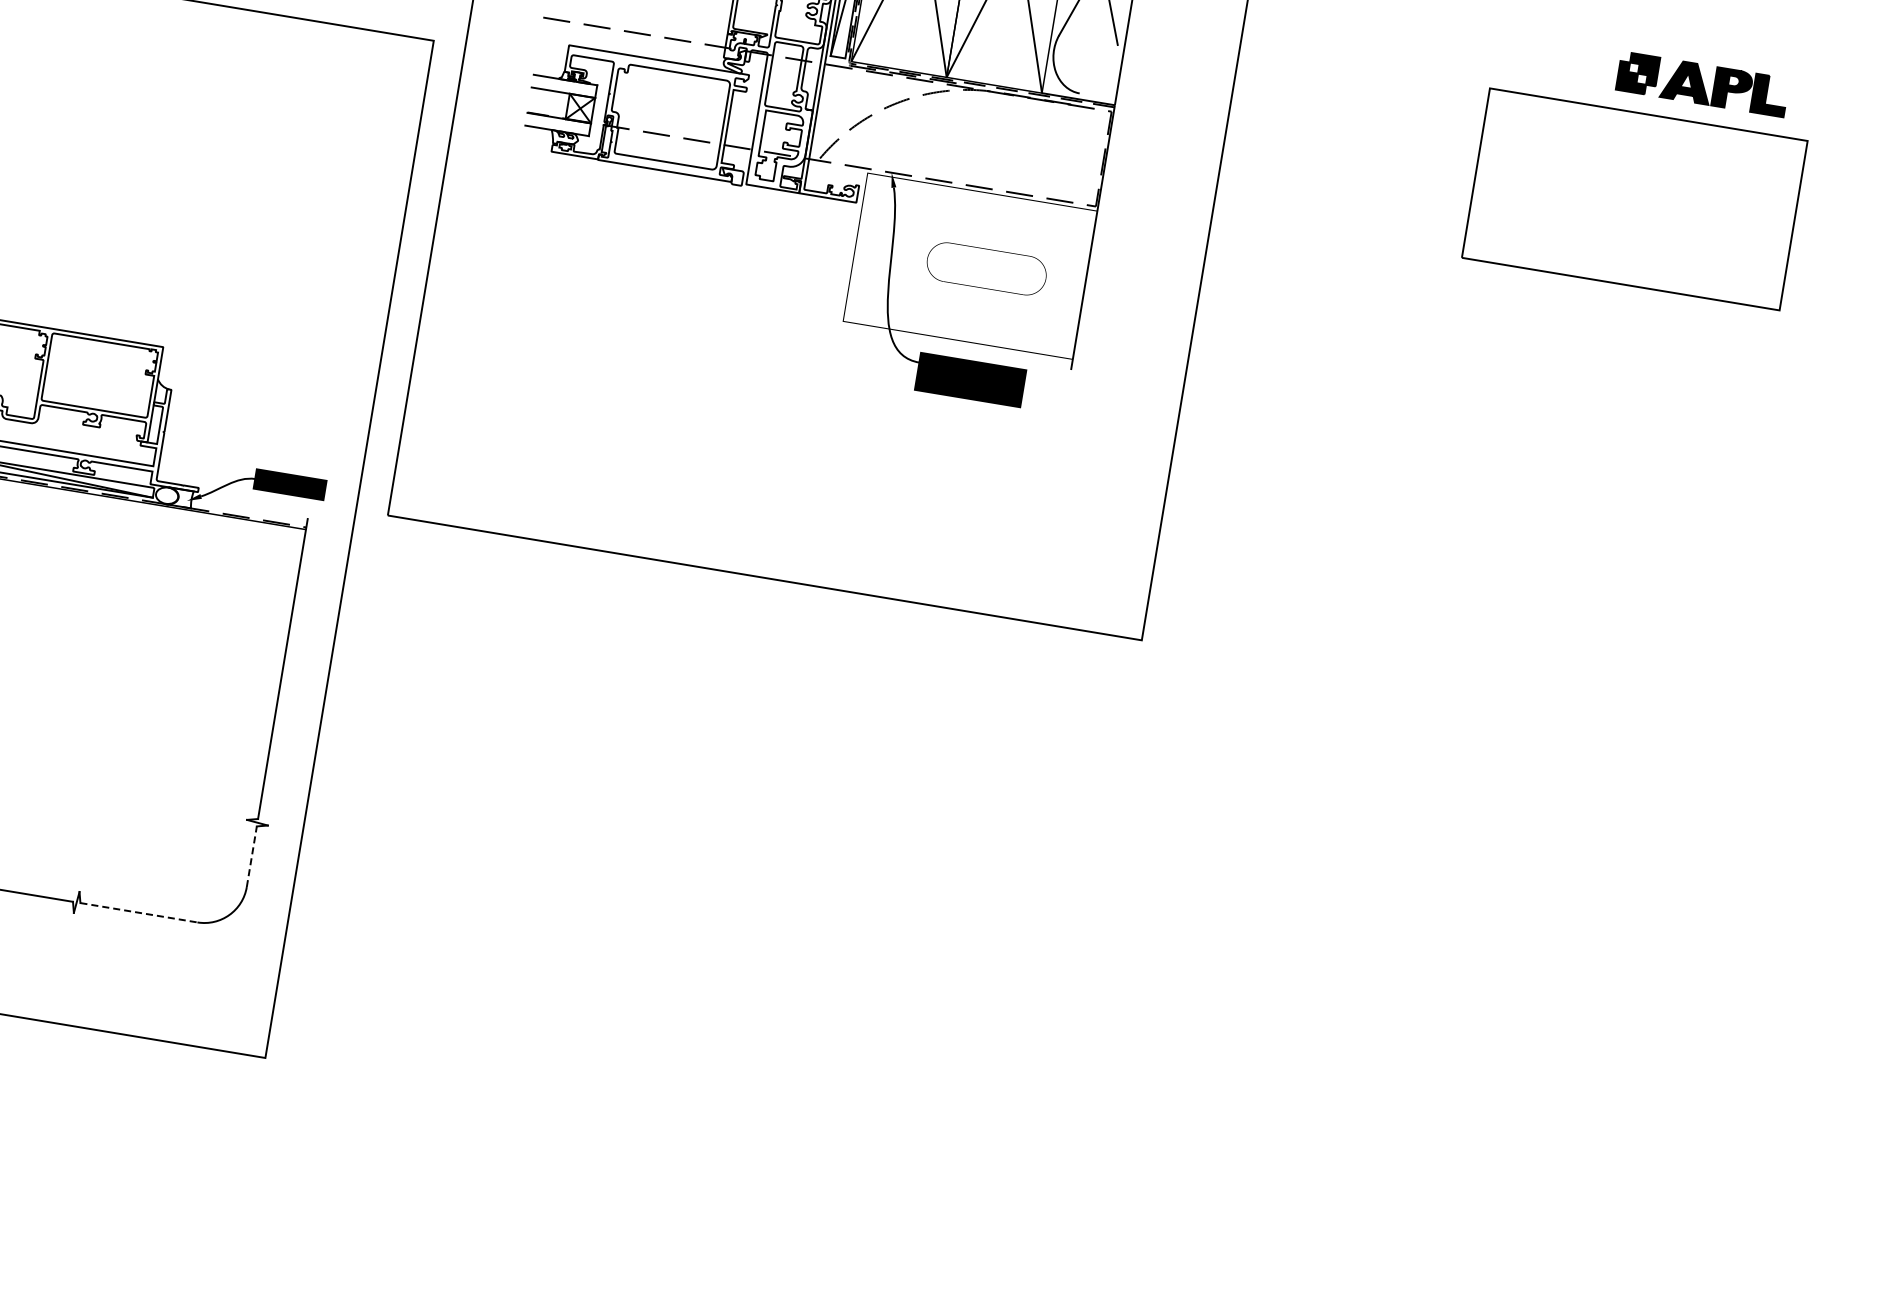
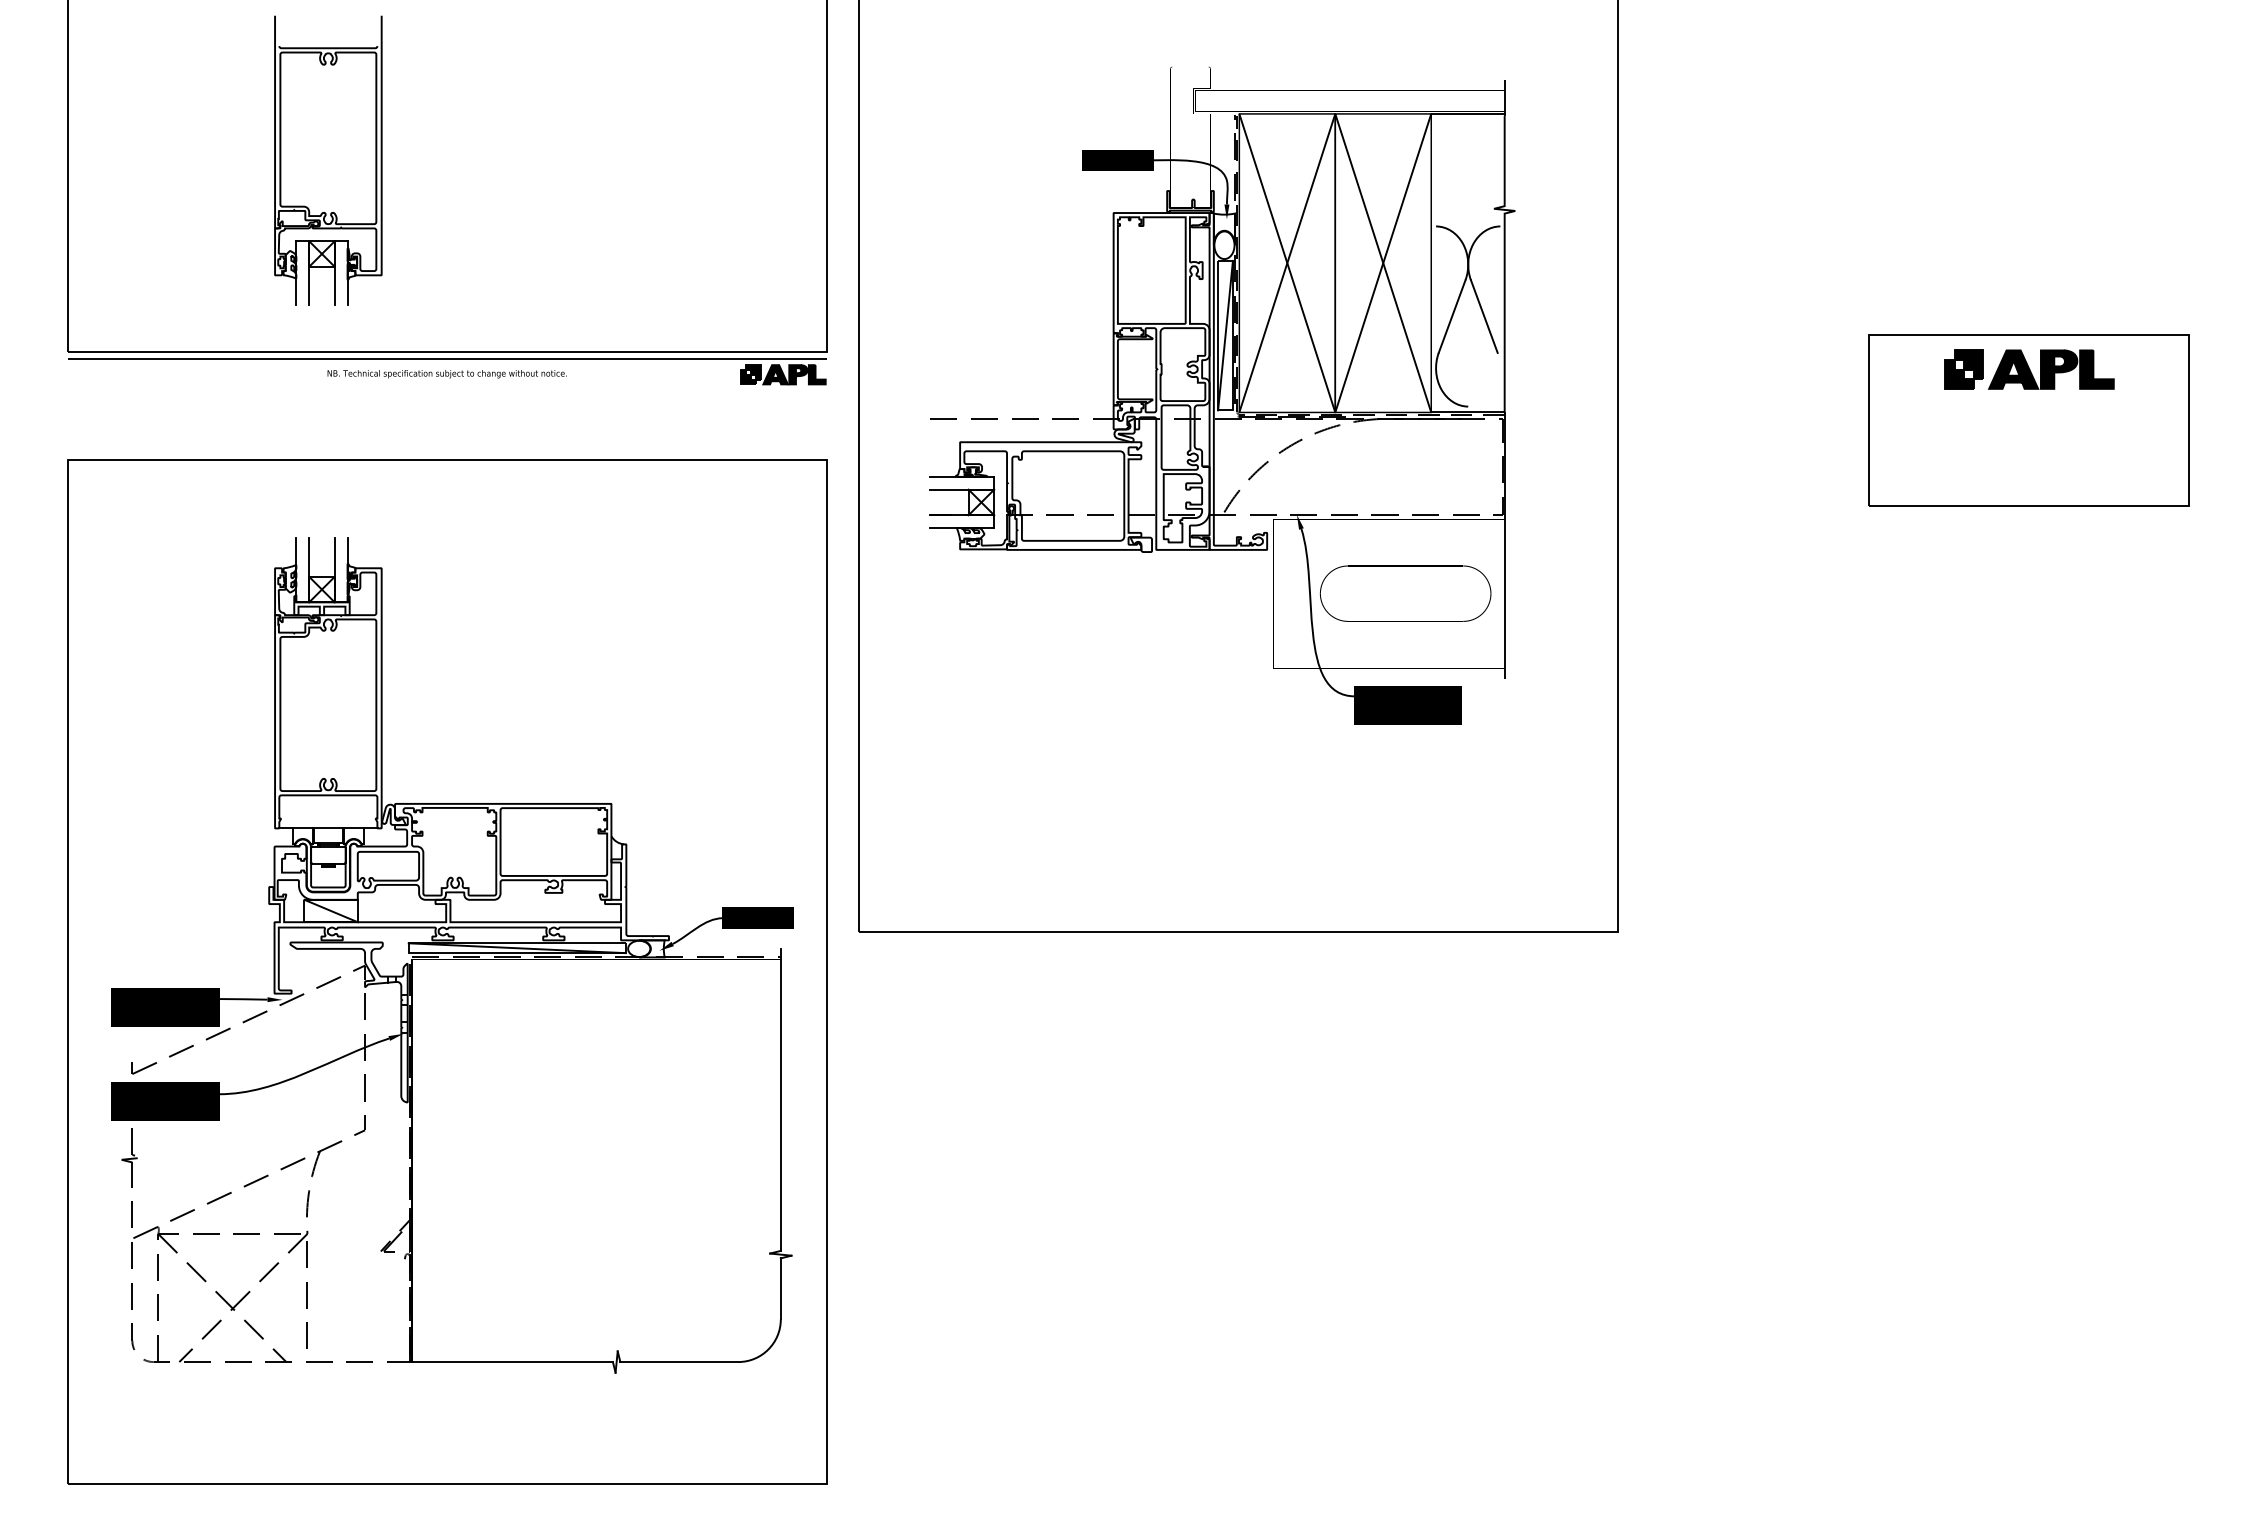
part: (1702, 84) -> (2029, 369), moved
part: (986, 268) -> (1405, 593), size x1.43
line: (251, 856) -> (780, 1288), dashed -> solid
line: (139, 913) -> (679, 1362), dashed -> solid

